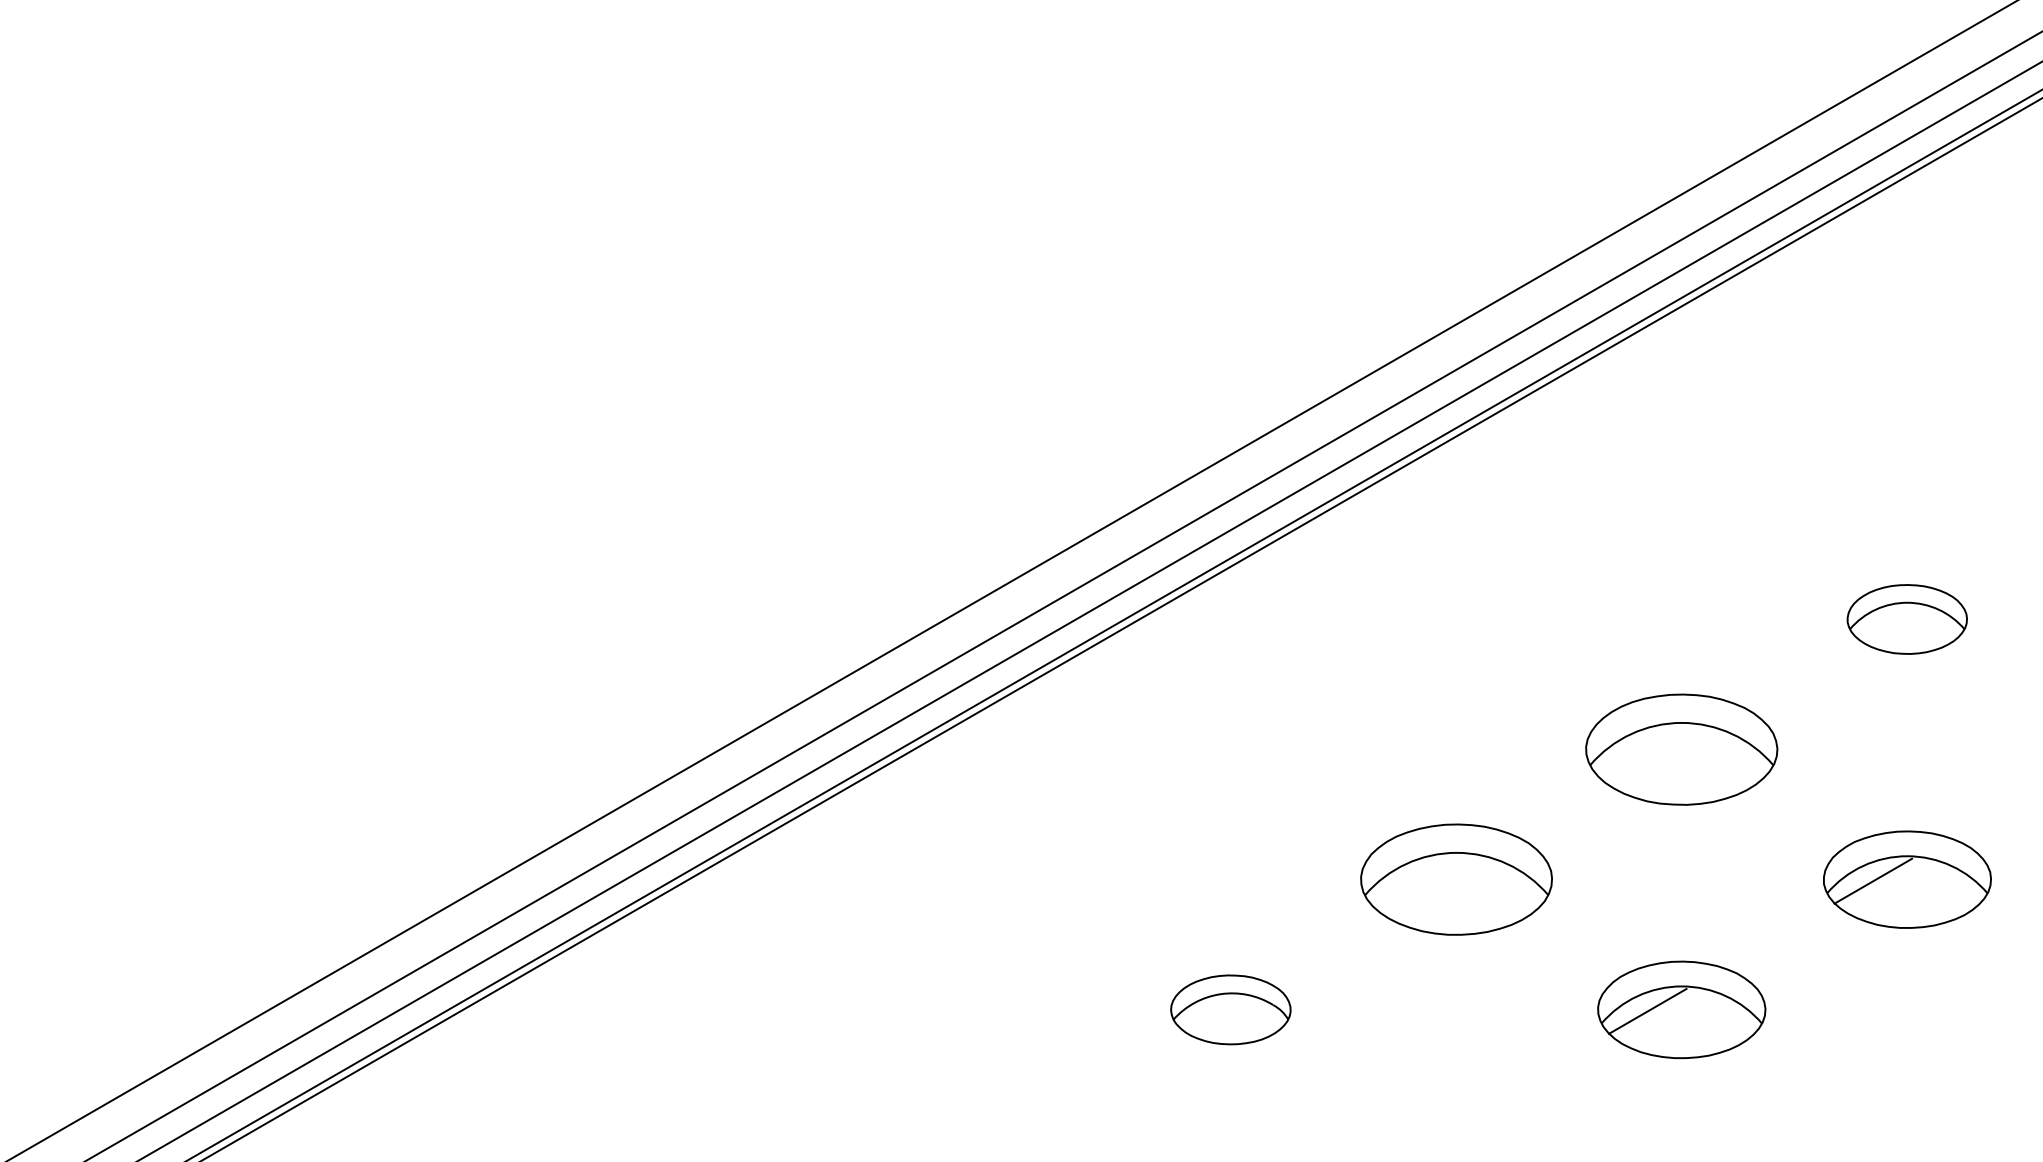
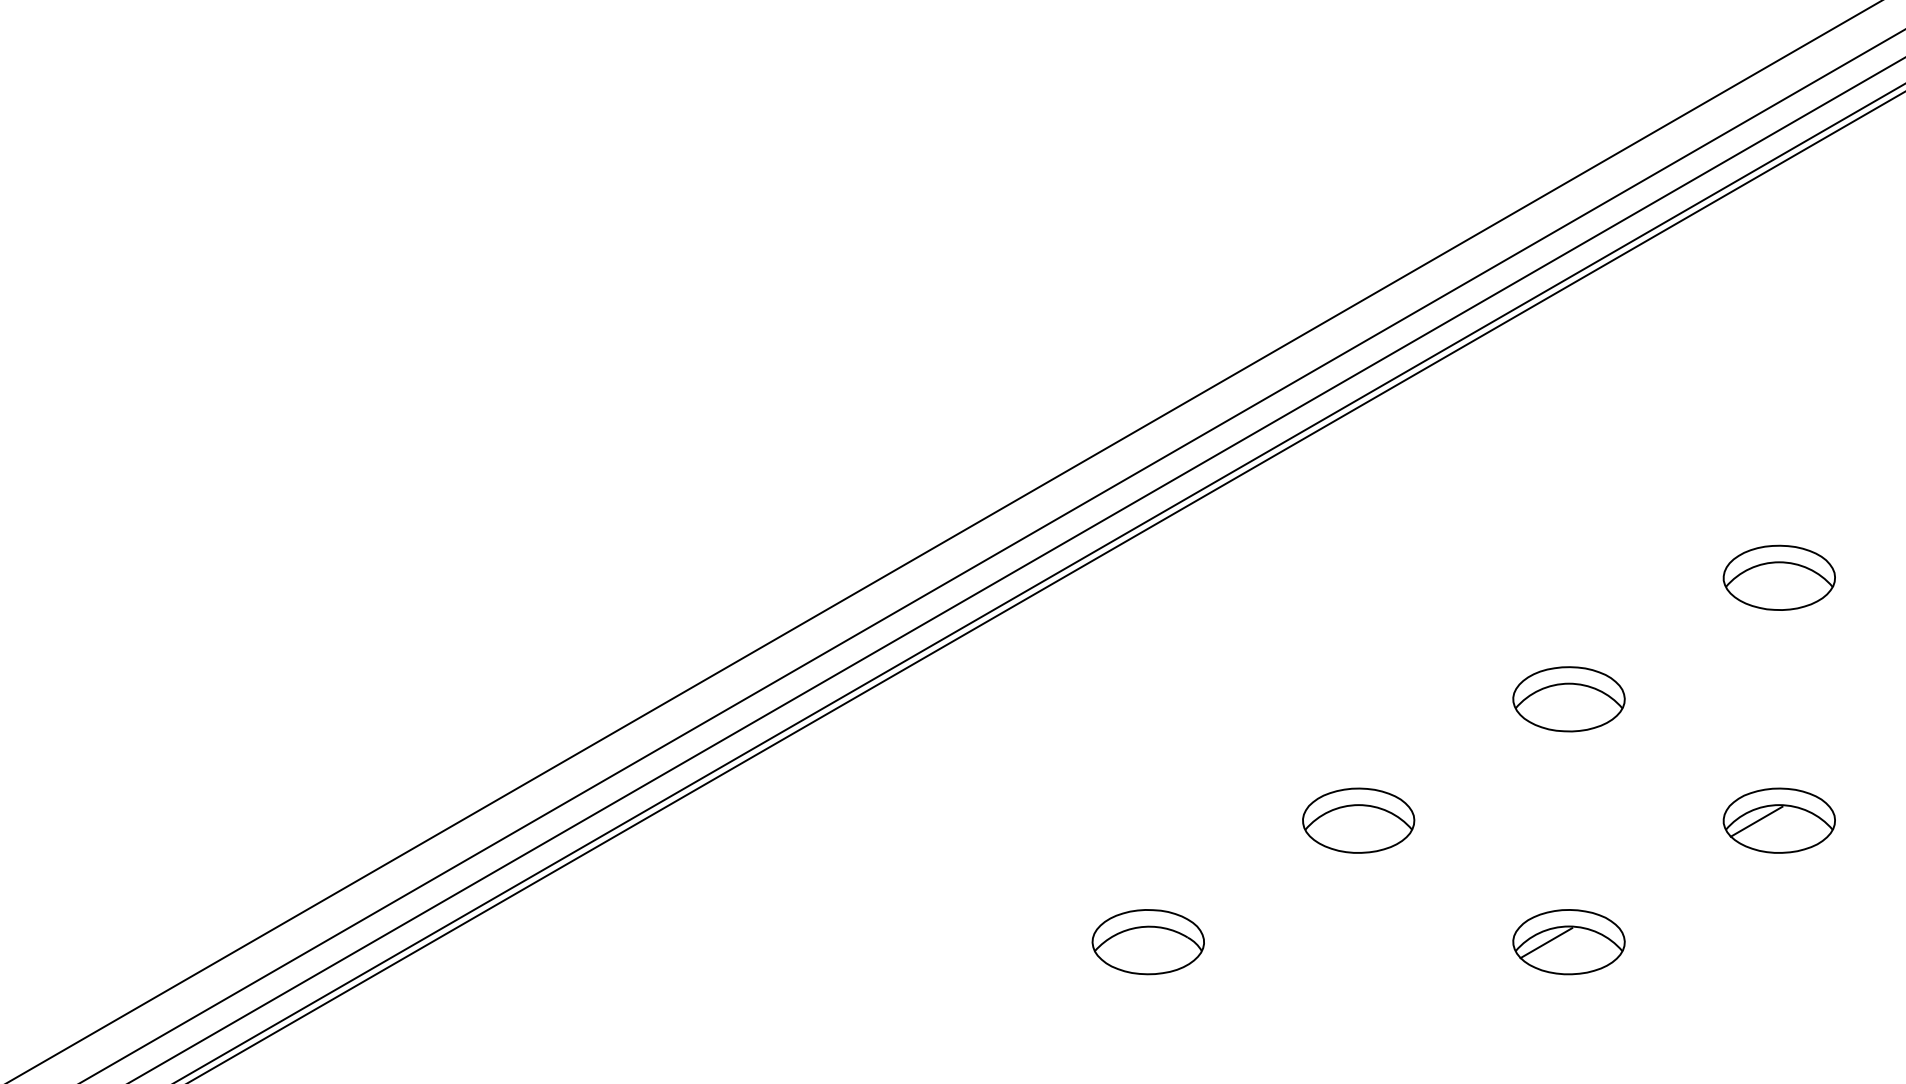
part: (1681, 749) -> (1568, 699), size x0.62
part: (1455, 879) -> (1357, 820), size x0.62
part: (1906, 879) -> (1778, 820), size x0.71
part: (1681, 1009) -> (1568, 941), size x0.71

